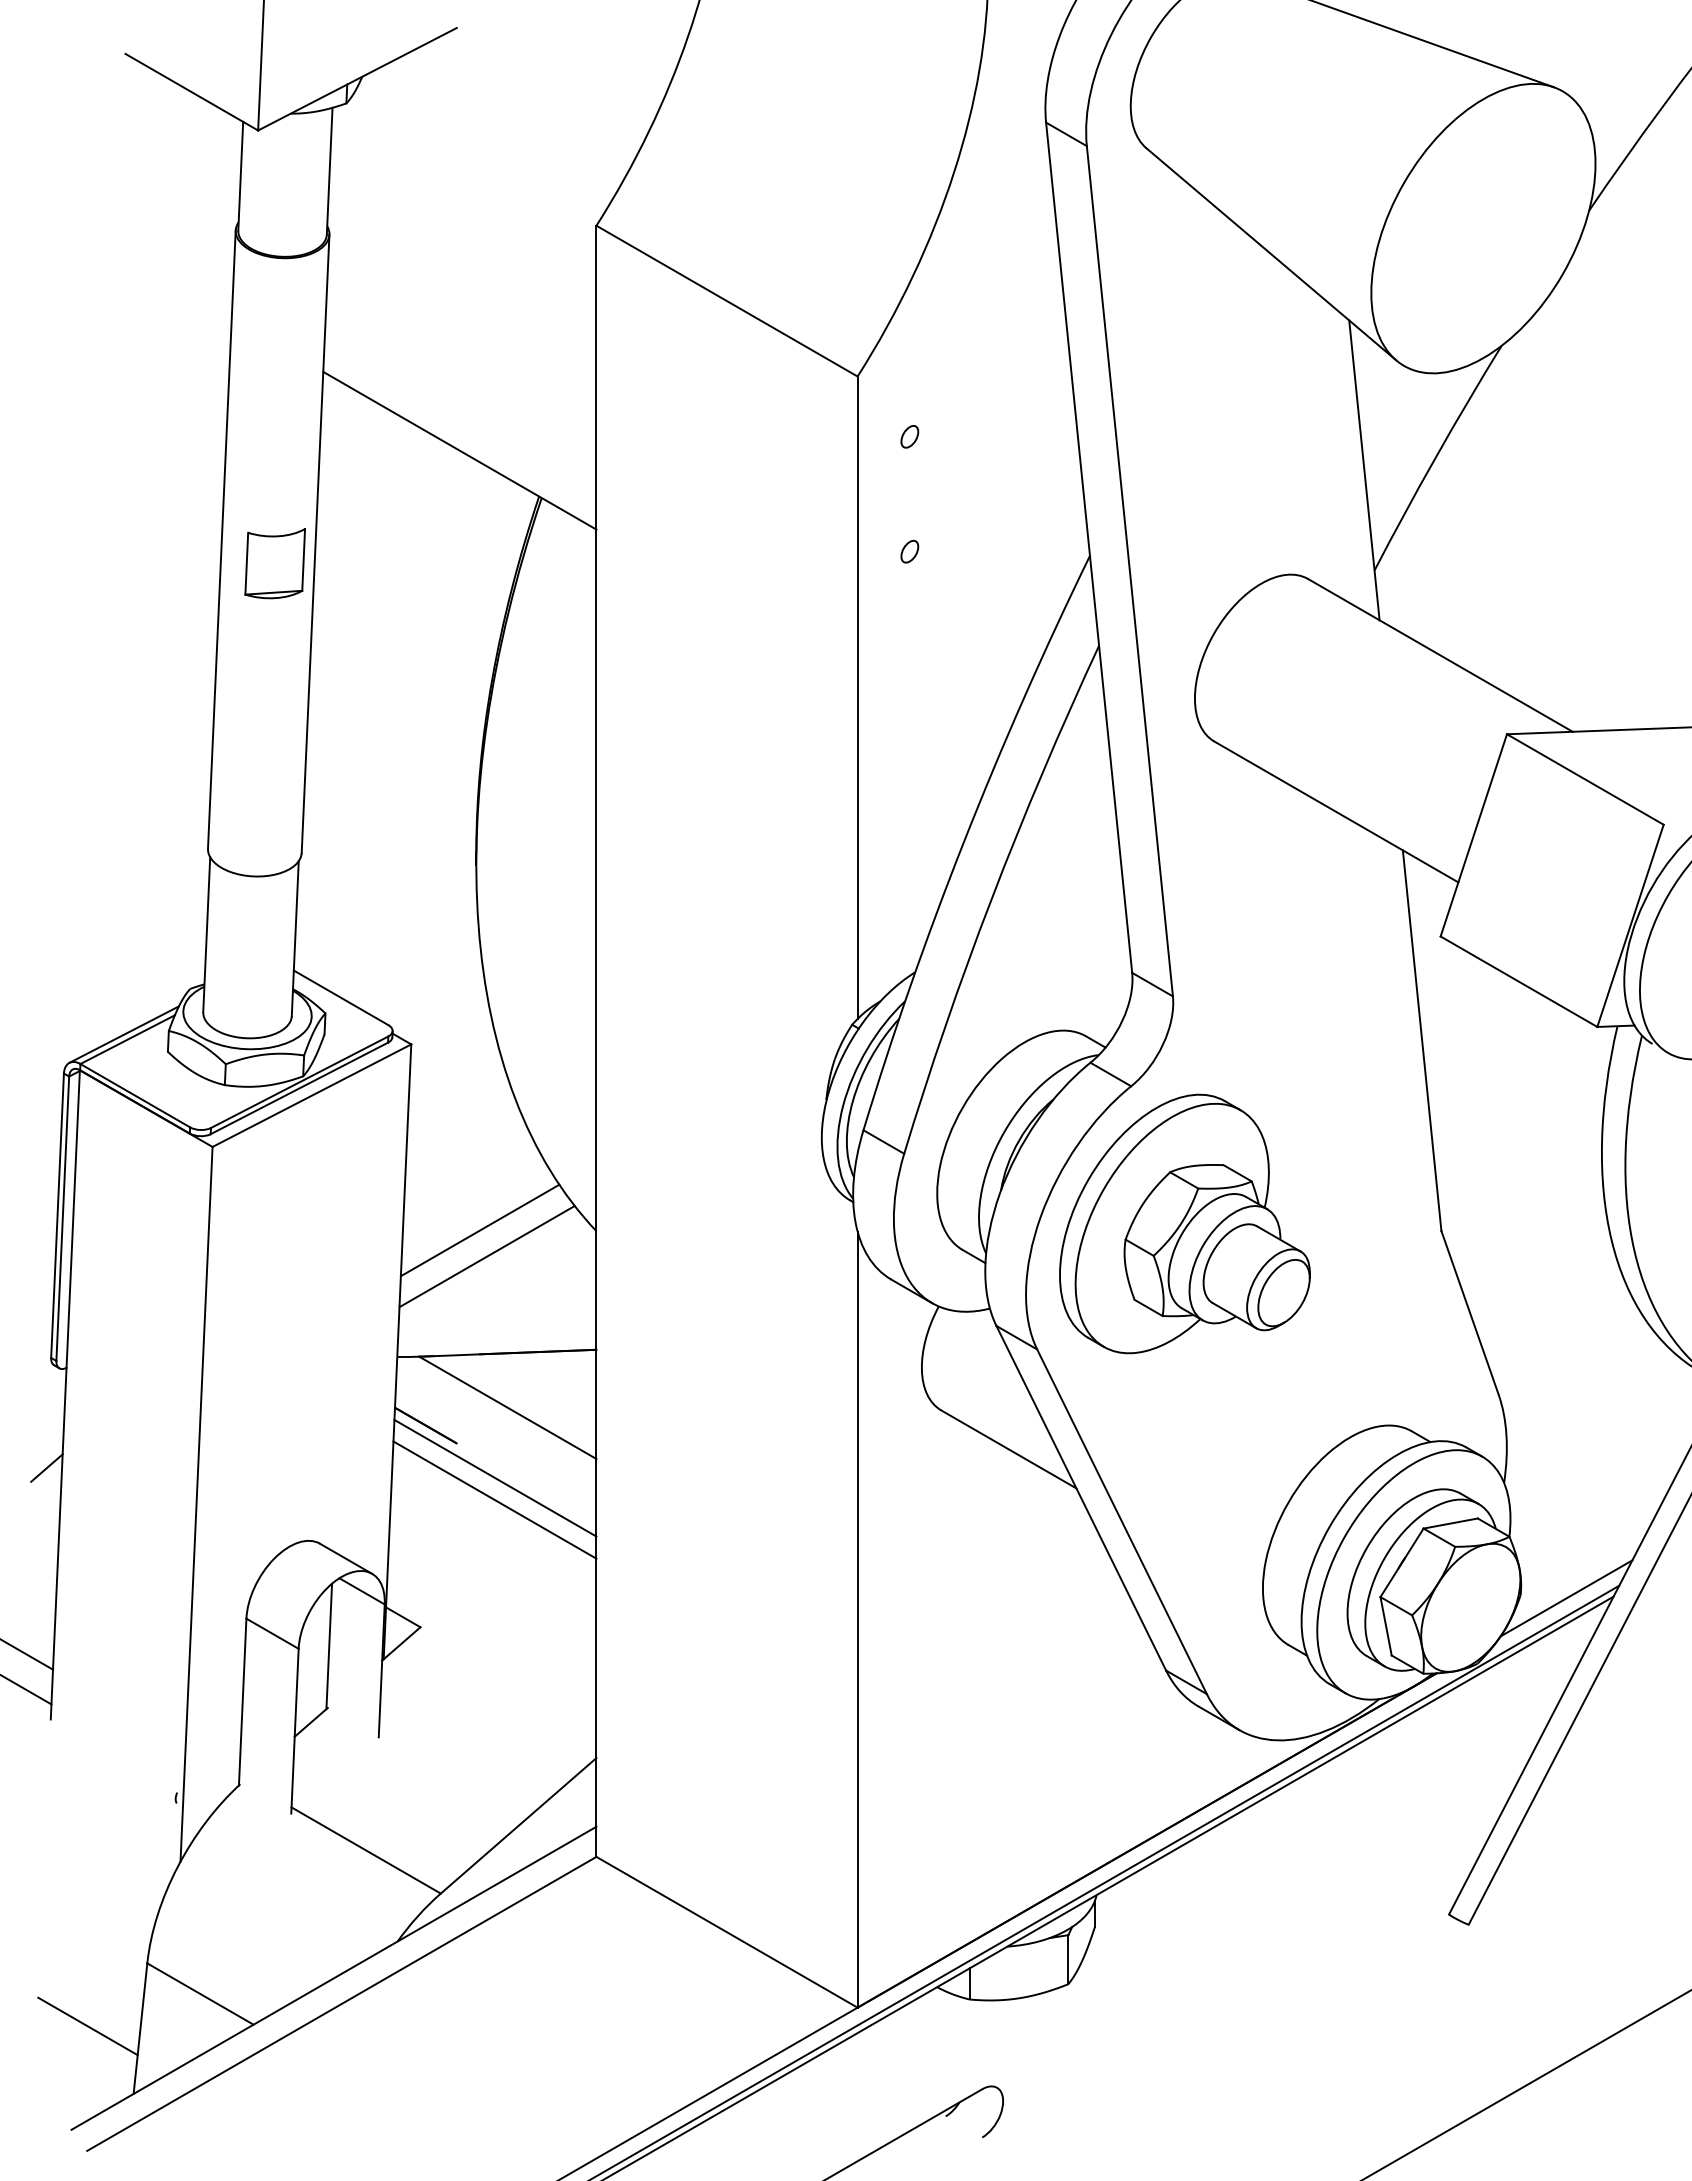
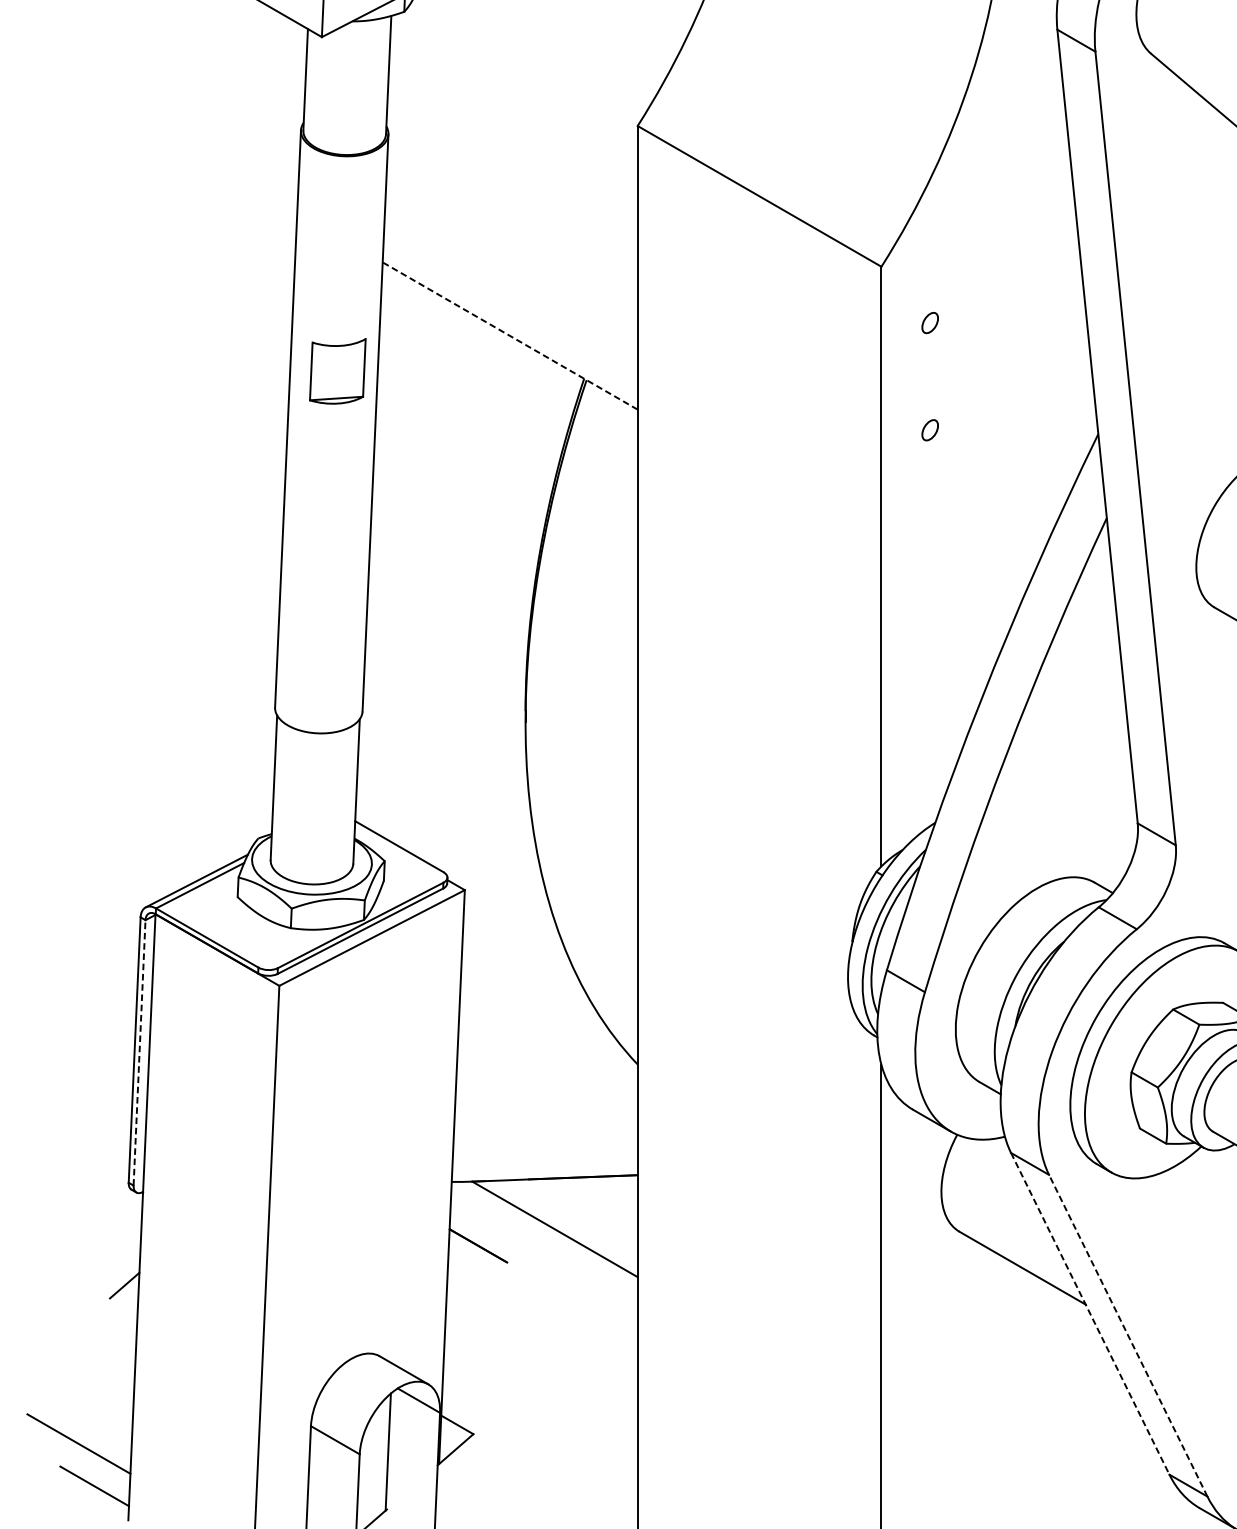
line: (459, 450) -> (509, 335), solid -> dashed
part: (274, 563) -> (337, 371), moved
line: (62, 1218) -> (139, 1052), solid -> dashed
line: (479, 1230) -> (528, 1063), removed
line: (486, 1256) -> (535, 1088), removed
line: (495, 1477) -> (543, 1294), removed
line: (1081, 1498) -> (1090, 1314), solid -> dashed
line: (494, 1499) -> (542, 1314), removed
line: (1121, 1521) -> (1127, 1335), solid -> dashed

